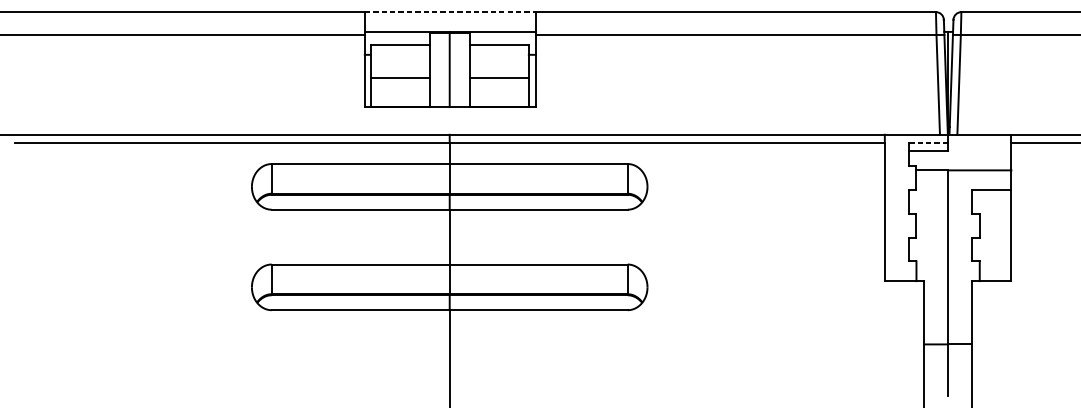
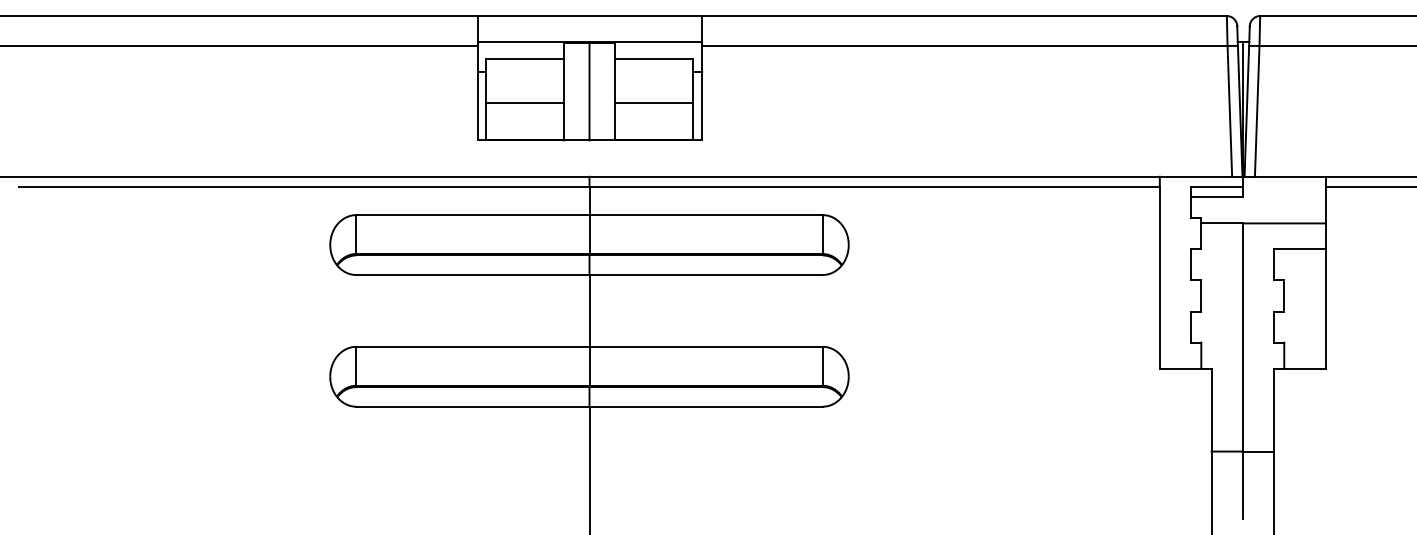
line: (450, 12) -> (590, 16), dashed -> solid
line: (928, 142) -> (1216, 187), dashed -> solid

